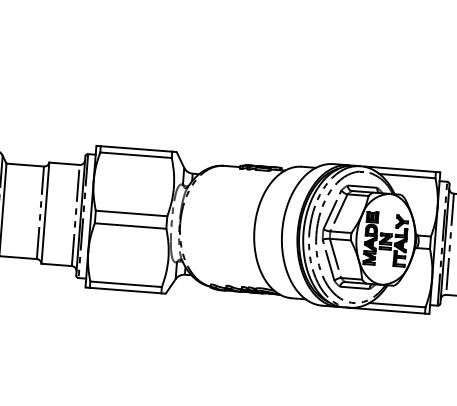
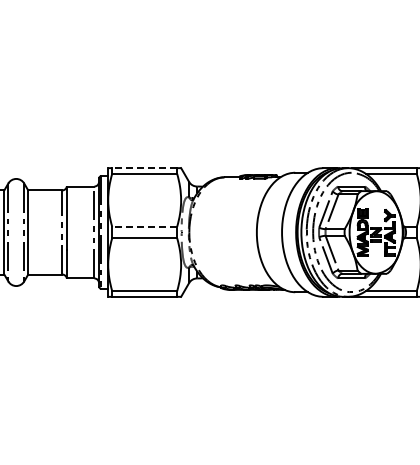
line: (136, 149) -> (144, 168), solid -> dashed
line: (131, 213) -> (144, 226), solid -> dashed

